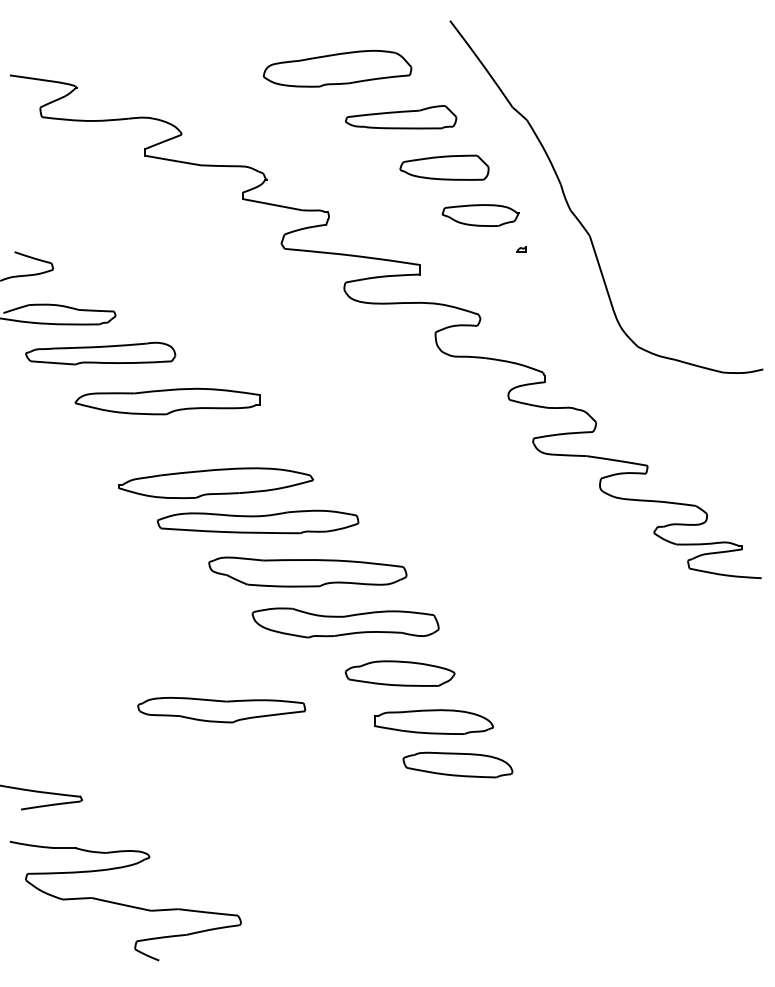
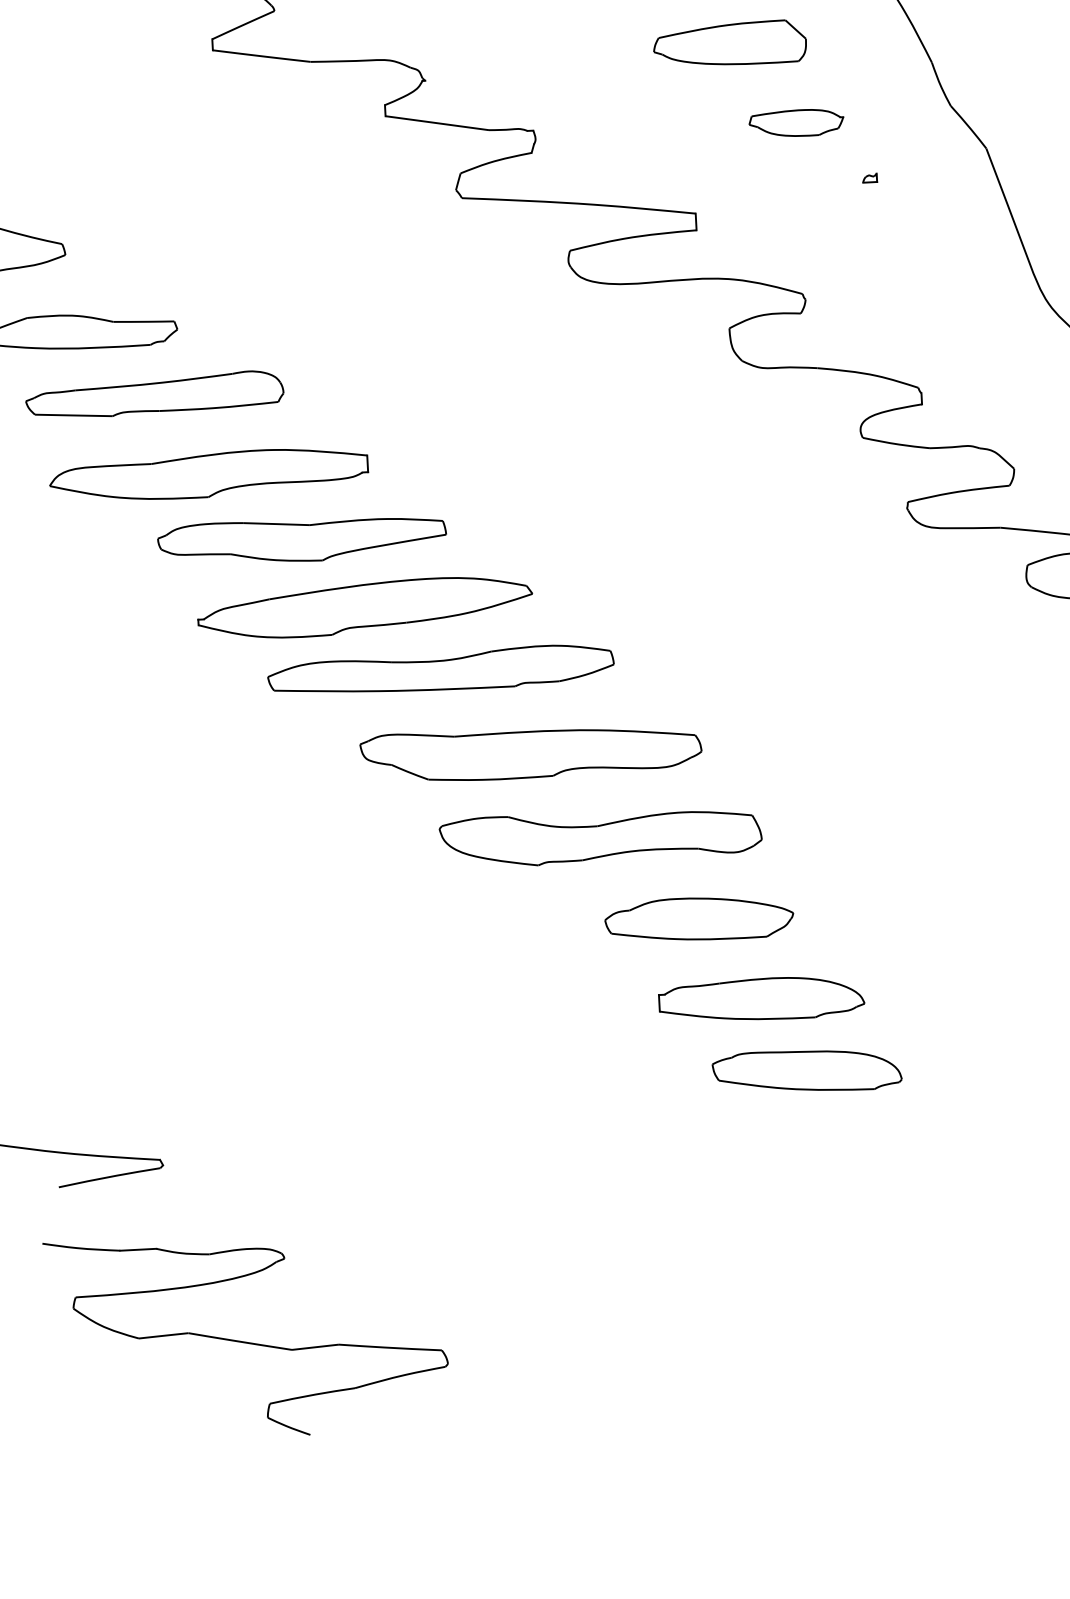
part: (480, 215) -> (796, 123), size x0.71
part: (167, 401) -> (208, 474), moved
part: (221, 710) -> (301, 540), moved

